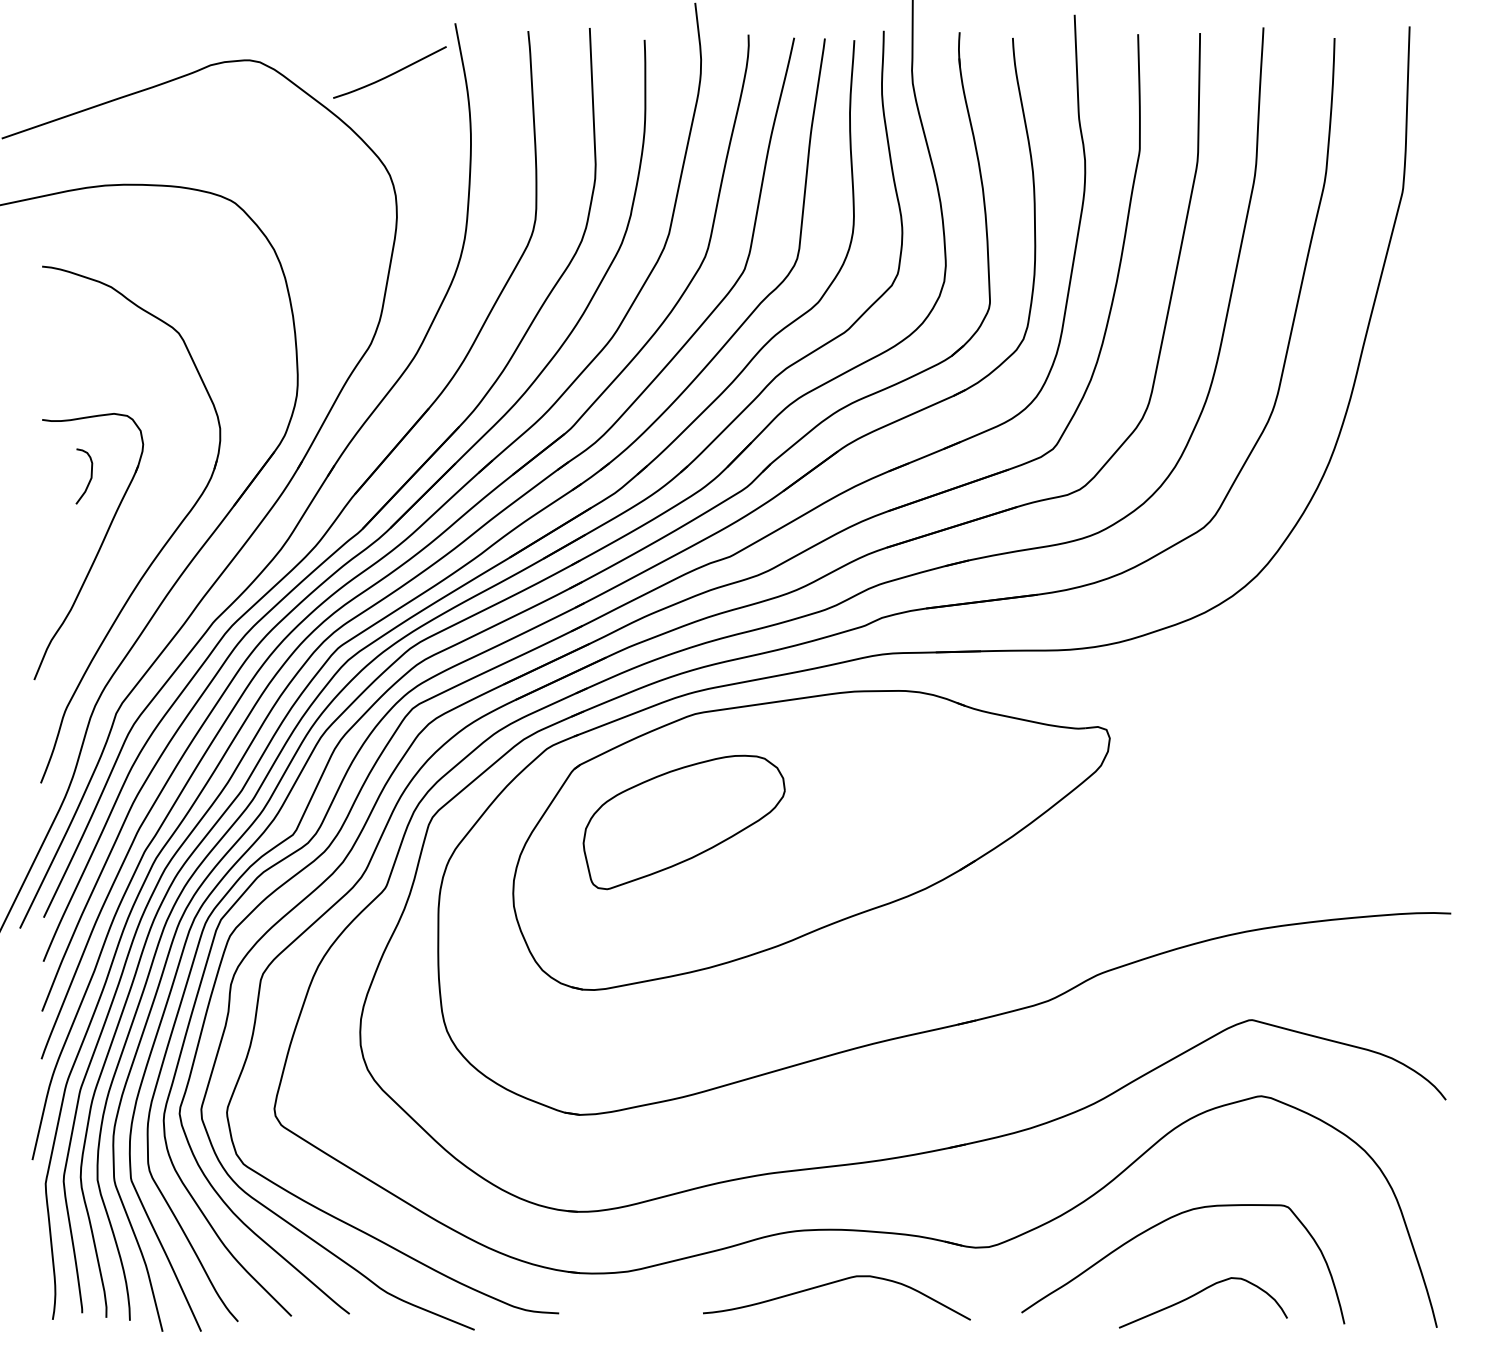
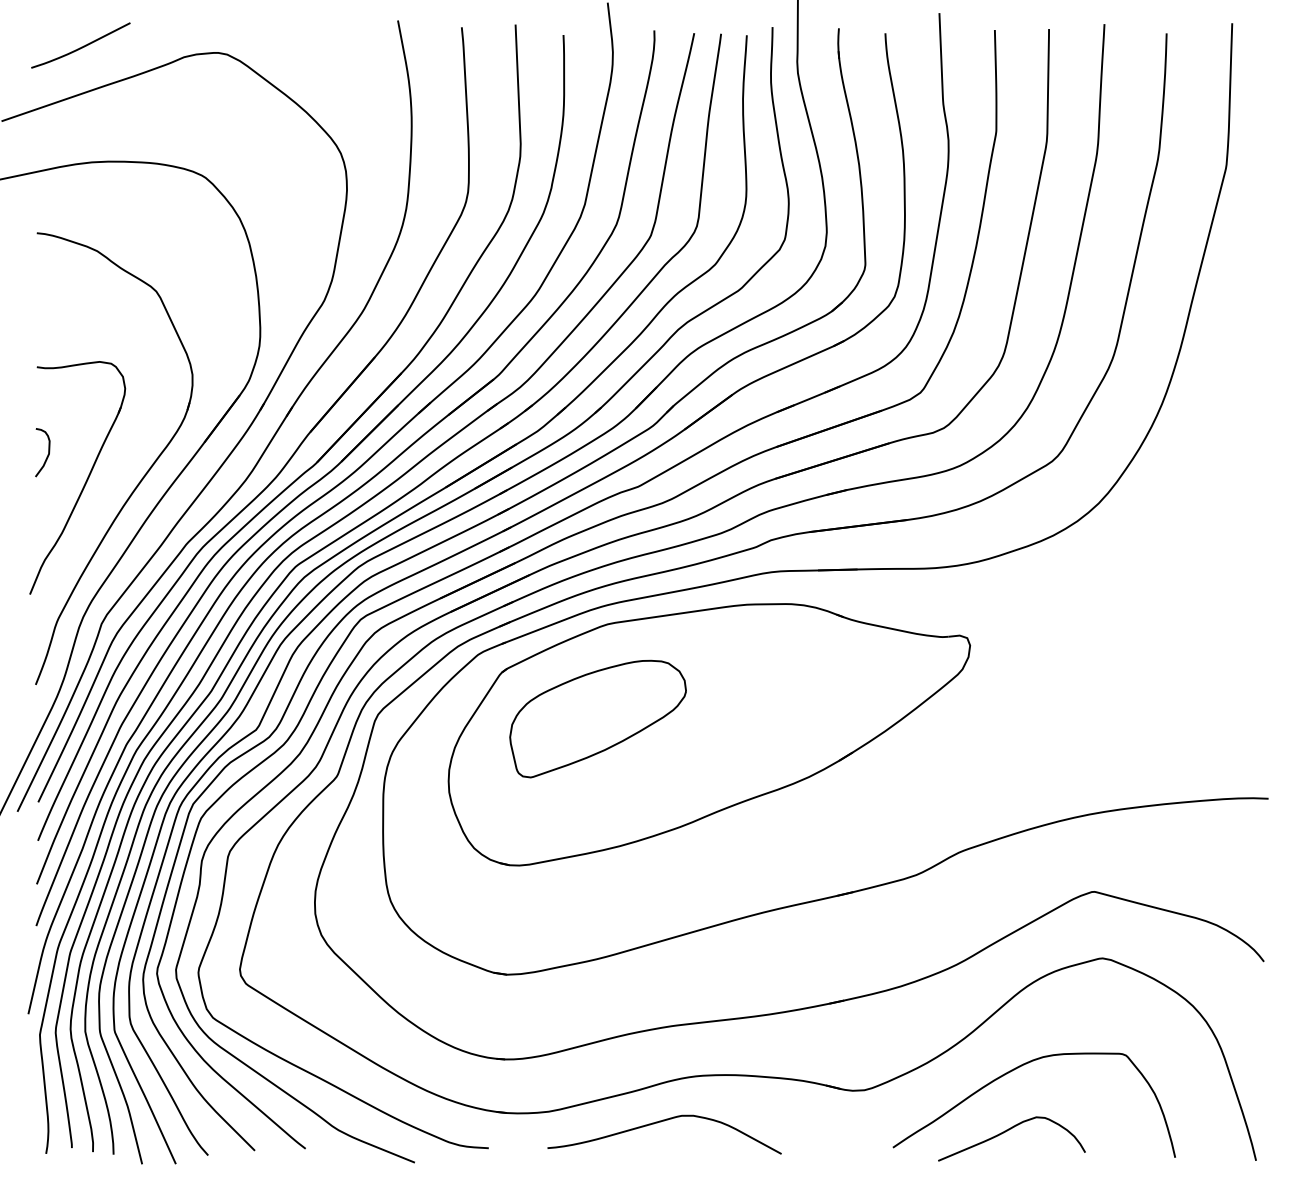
curve: (390, 73) -> (81, 46), moved
curve: (89, 478) -> (47, 454), moved
curve: (833, 1283) -> (661, 1122), moved
curve: (1198, 1294) -> (1007, 1131), moved

